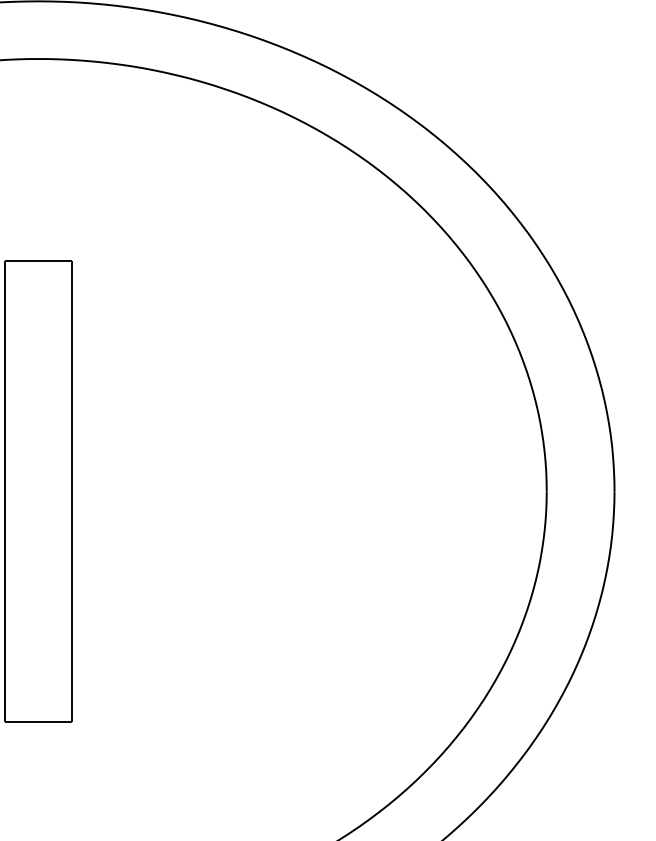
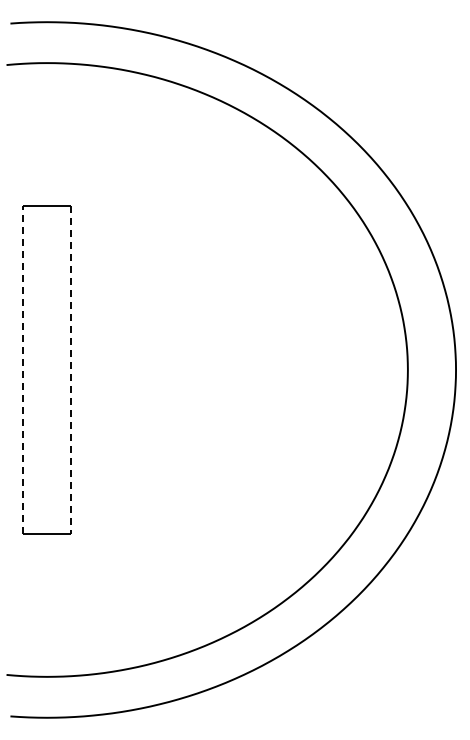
line: (5, 492) -> (23, 370), solid -> dashed
line: (72, 492) -> (71, 370), solid -> dashed

